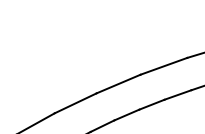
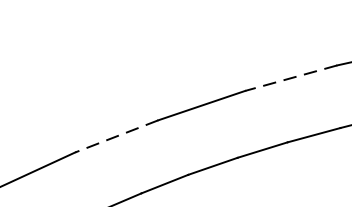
line: (163, 66) -> (290, 78), solid -> dashed
line: (75, 103) -> (116, 136), solid -> dashed

